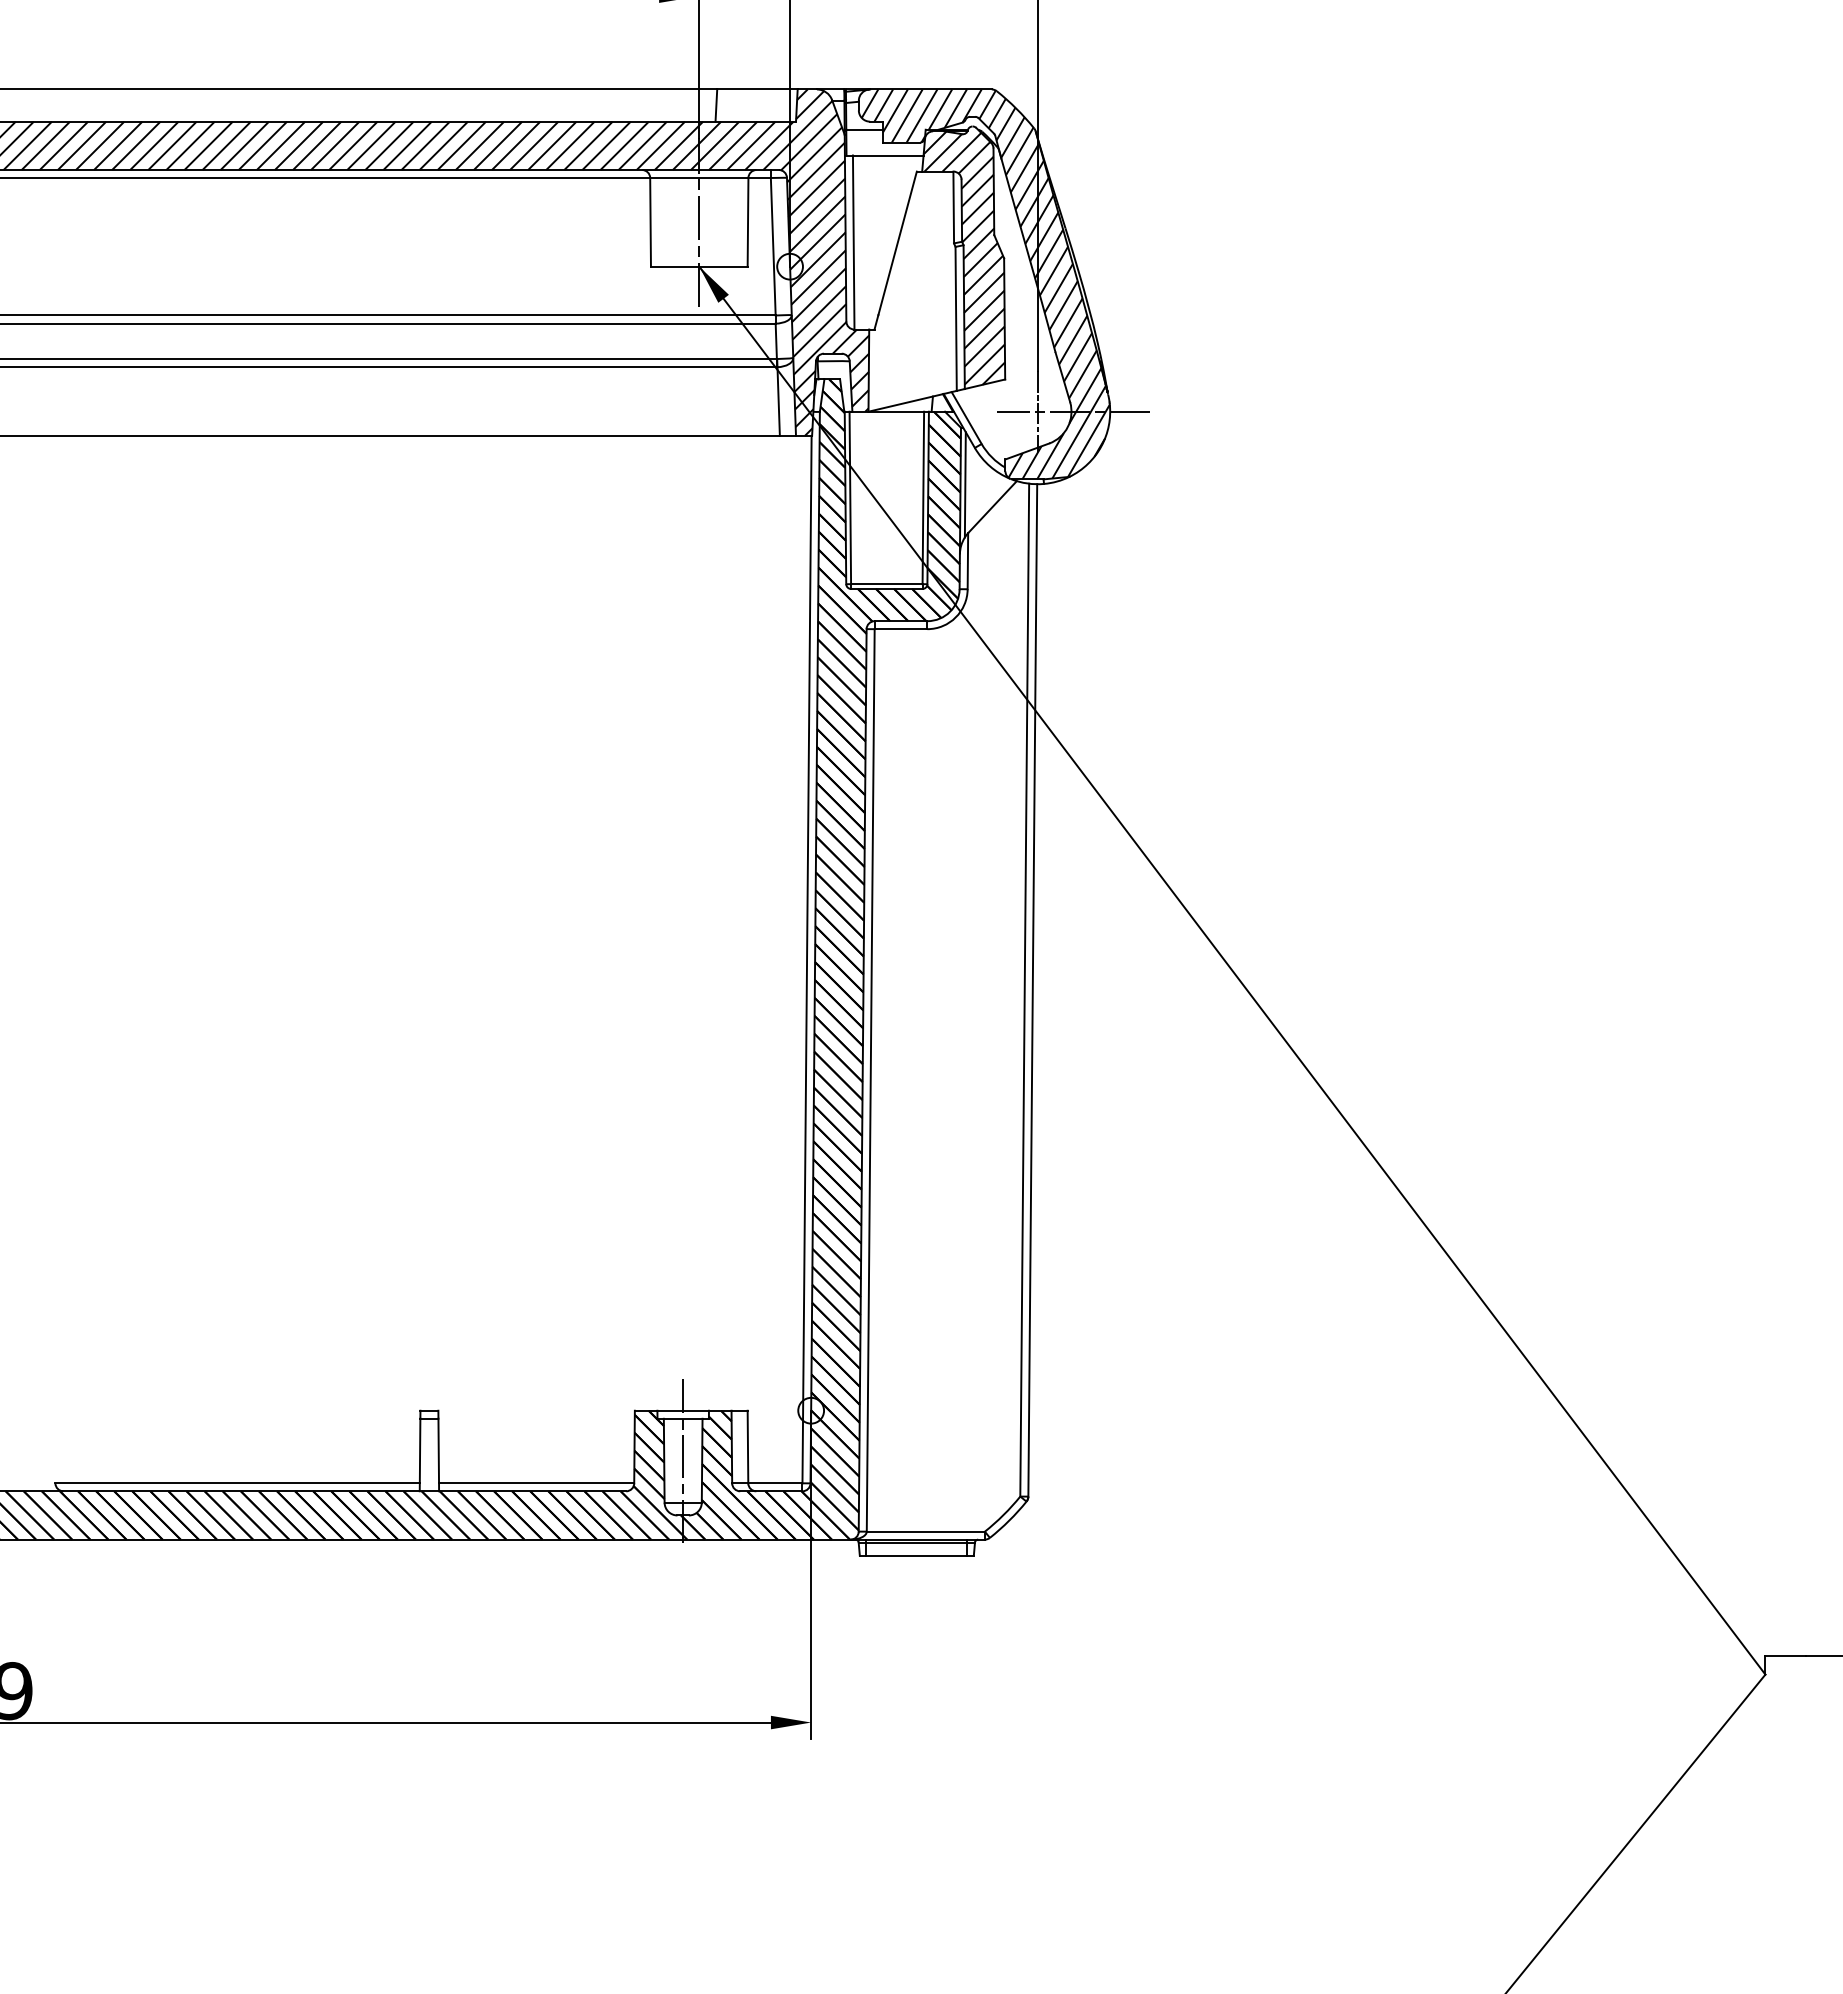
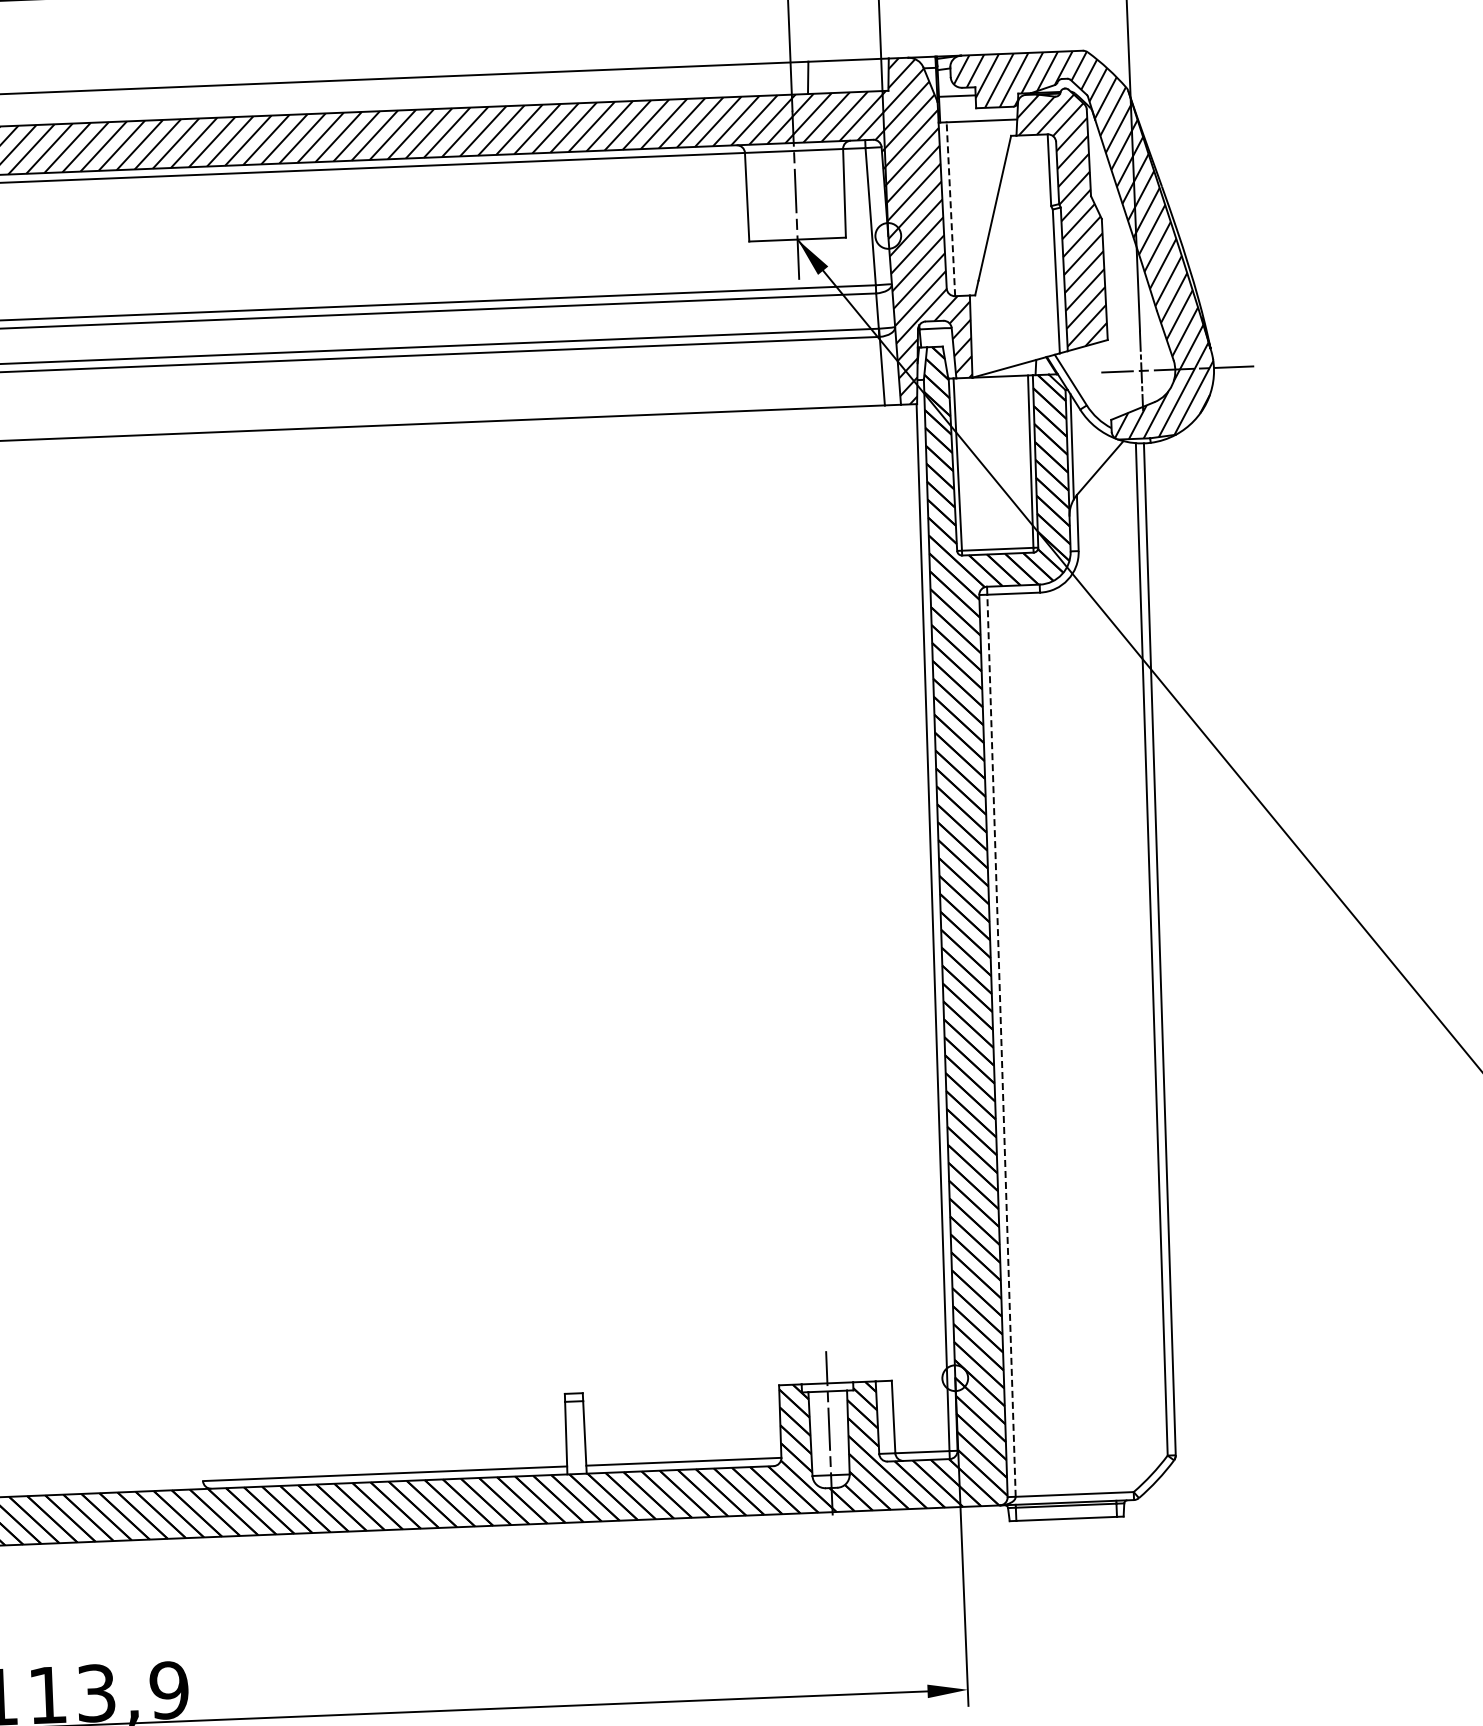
line: (853, 242) -> (950, 209), solid -> dashed
line: (870, 1079) -> (1001, 1044), solid -> dashed

